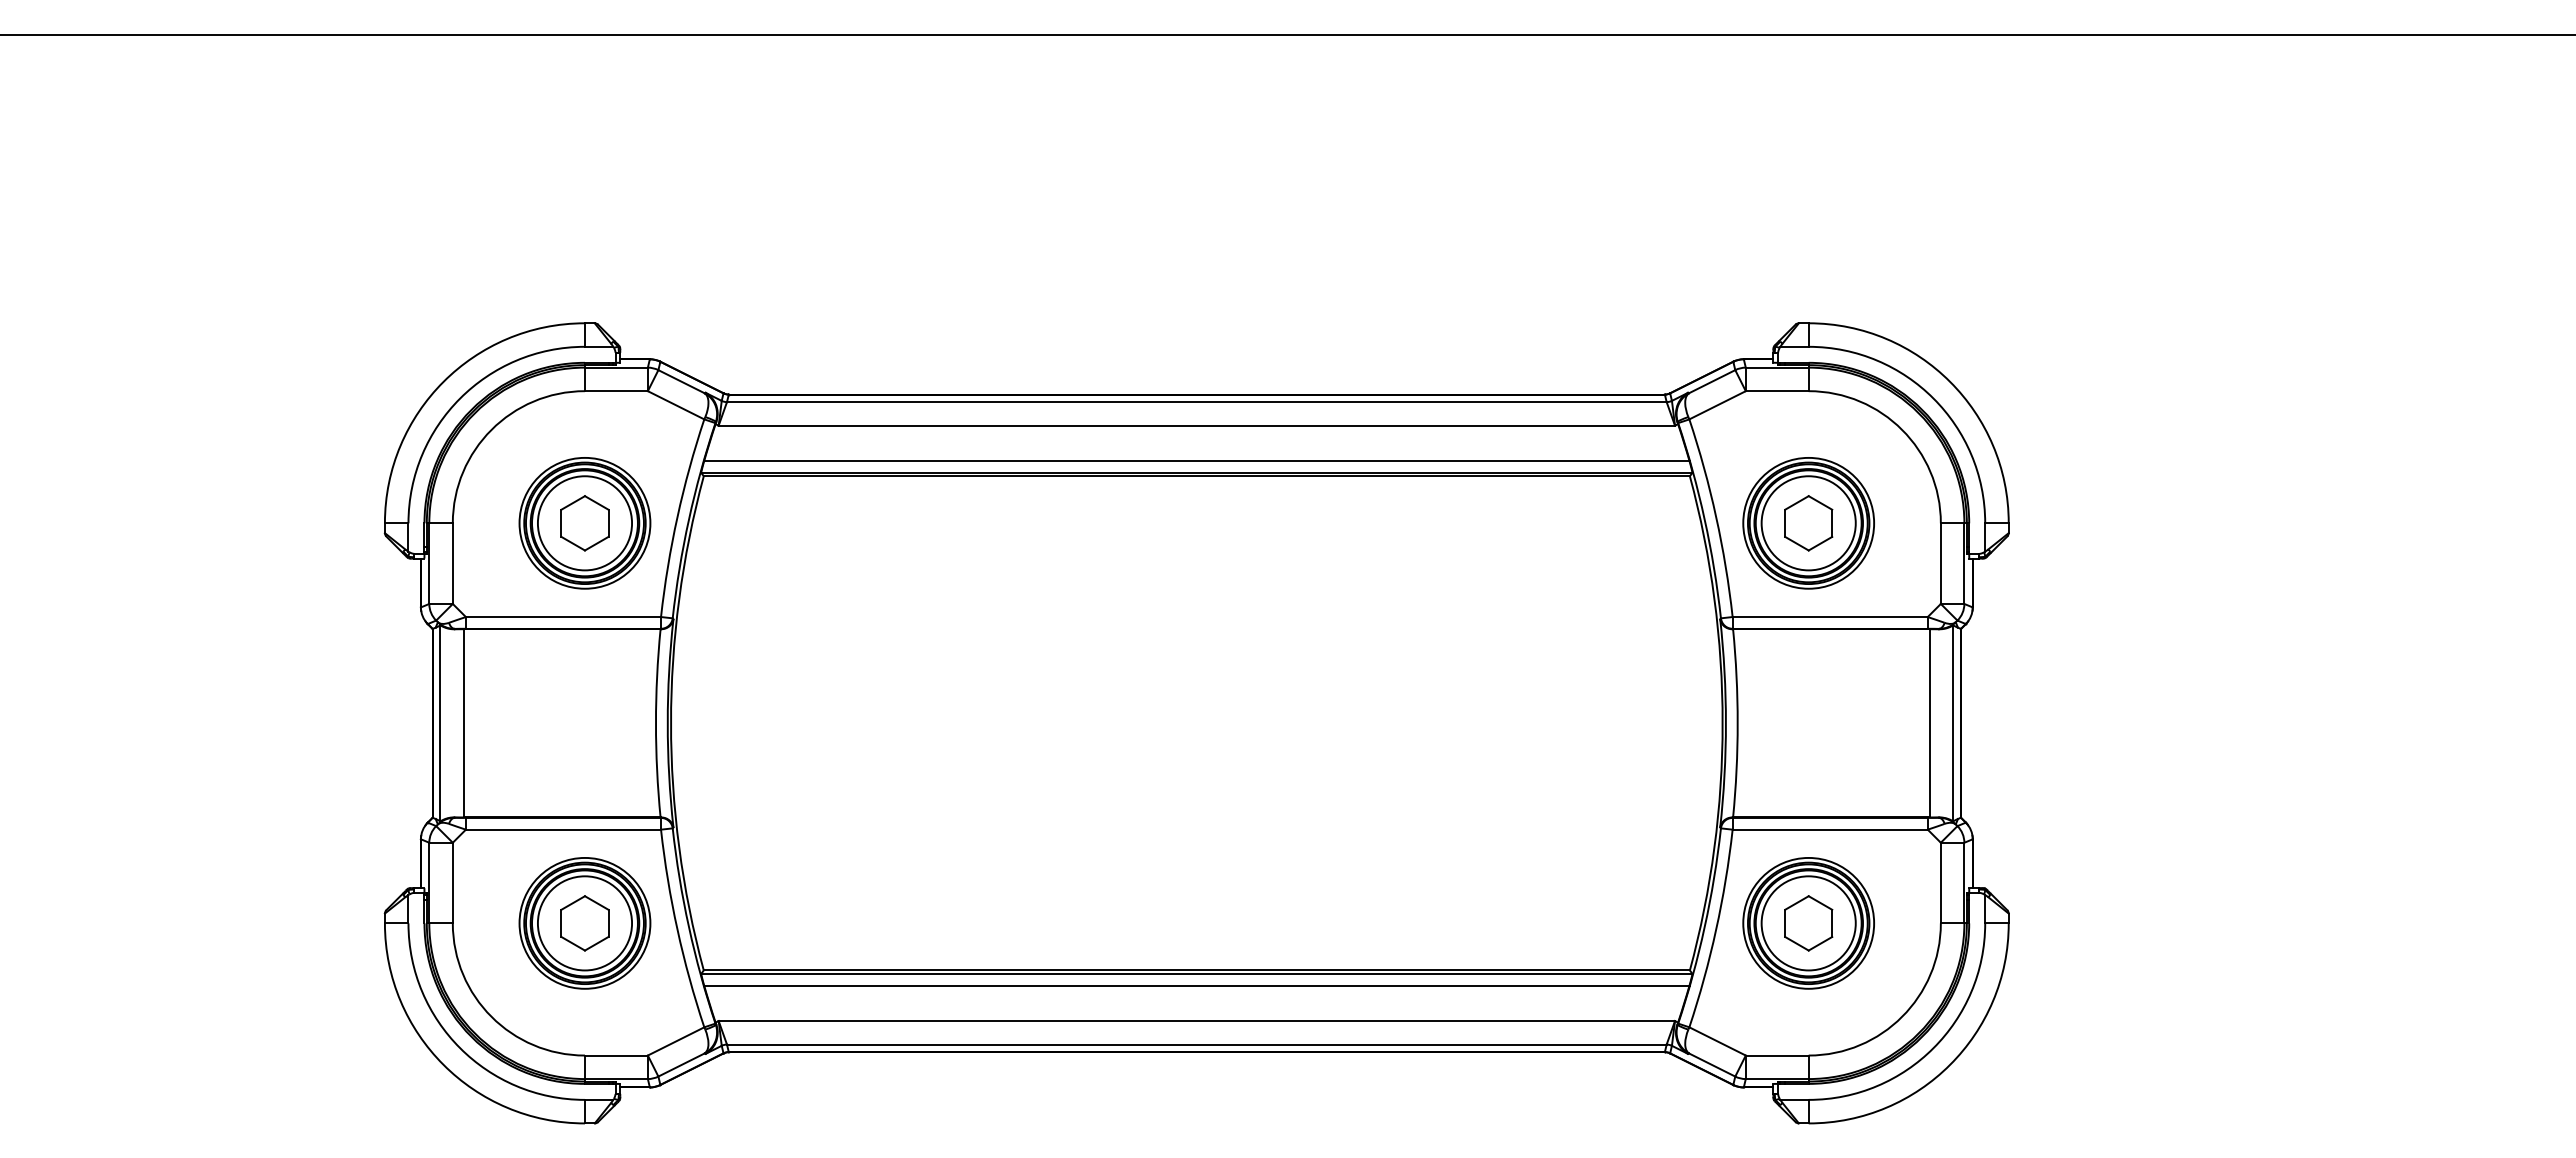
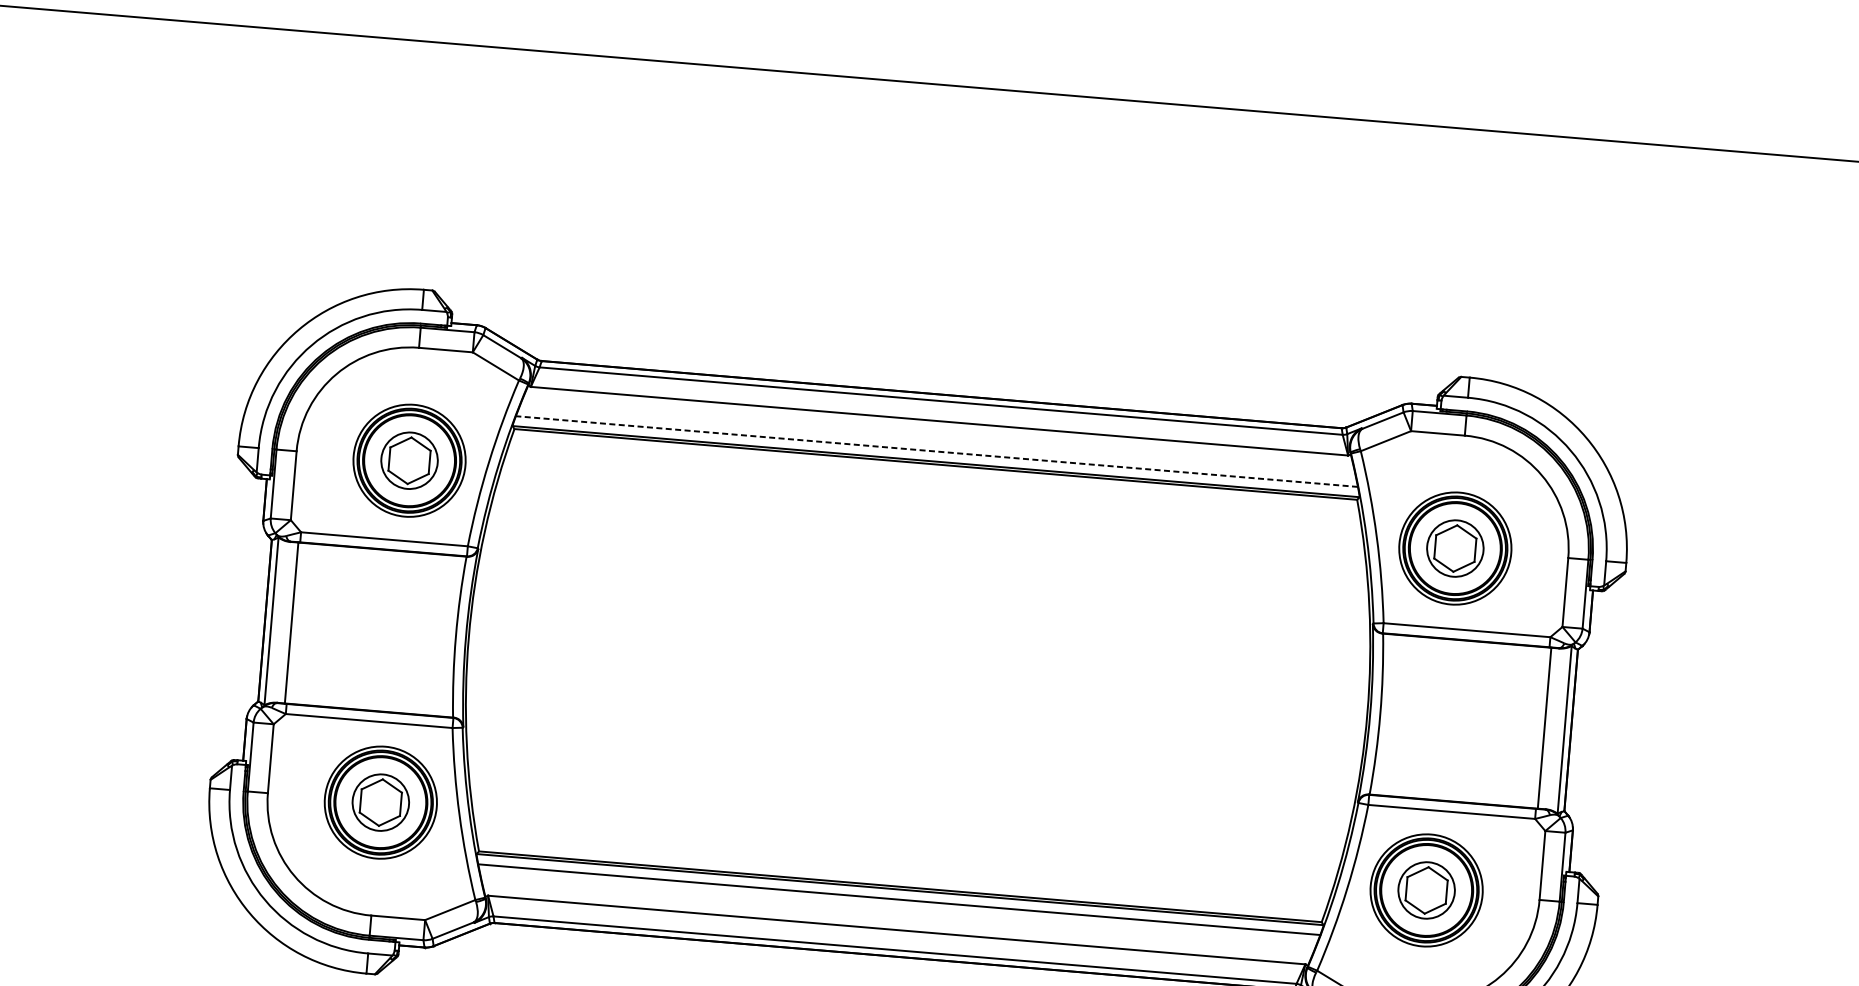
line: (1196, 461) -> (936, 451), solid -> dashed
circle: (584, 523) -> (409, 460), size x0.7
circle: (1808, 523) -> (1455, 548), size x0.7
circle: (584, 923) -> (380, 802), size x0.7
circle: (1808, 923) -> (1426, 890), size x0.7

